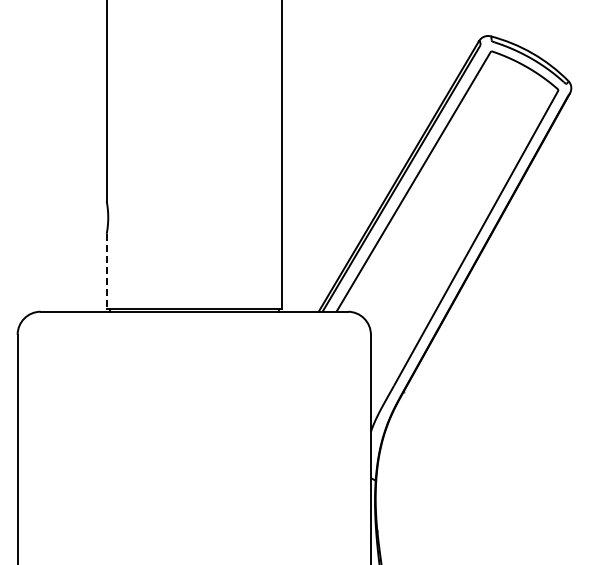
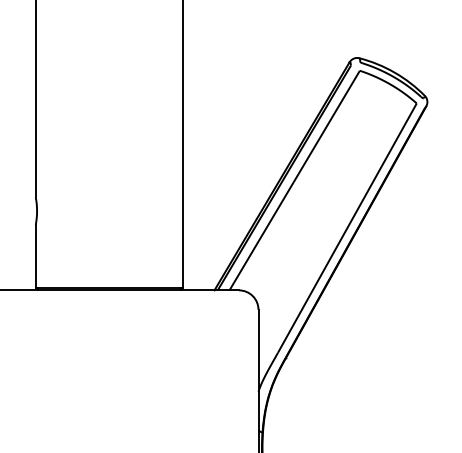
line: (106, 271) -> (35, 256), dashed -> solid

